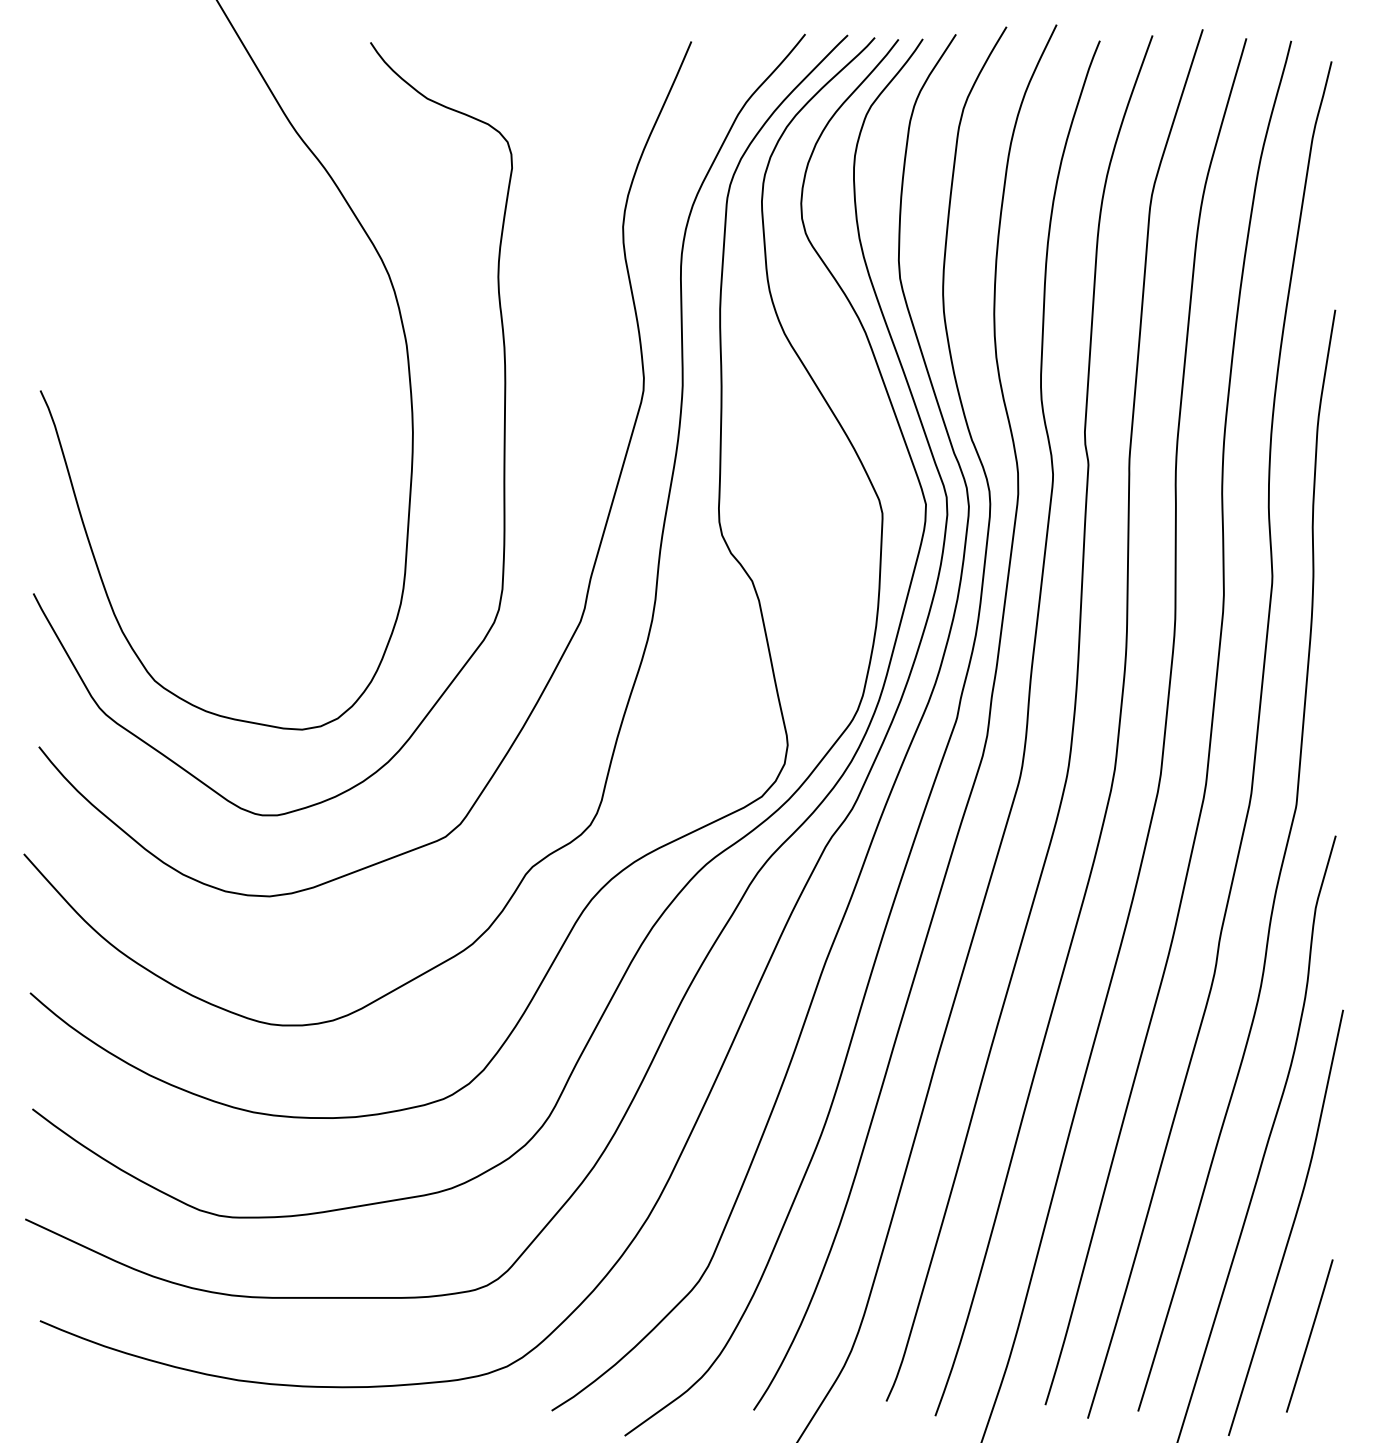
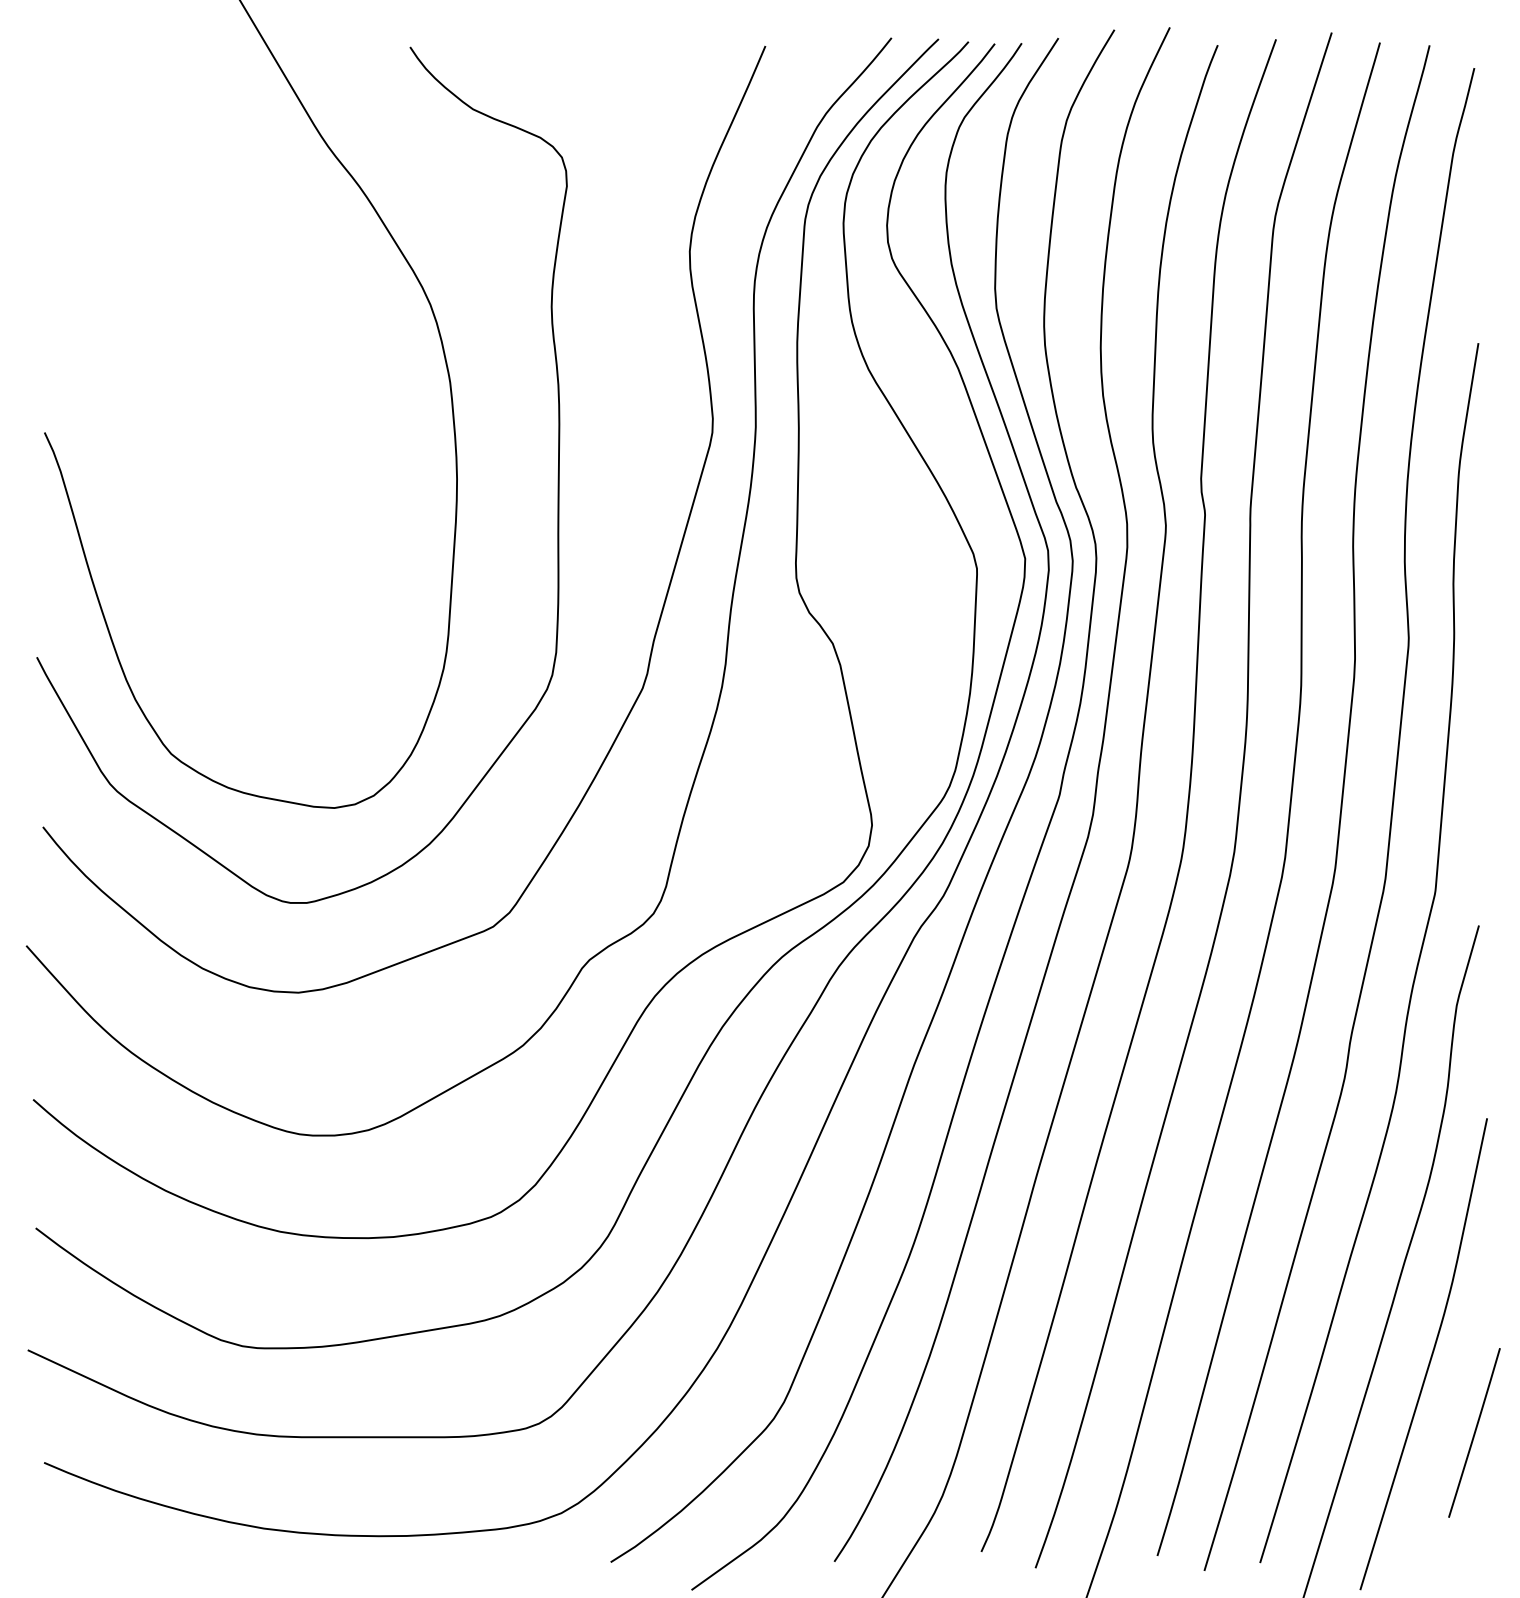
line: (1309, 1335) -> (1474, 1432), moved

